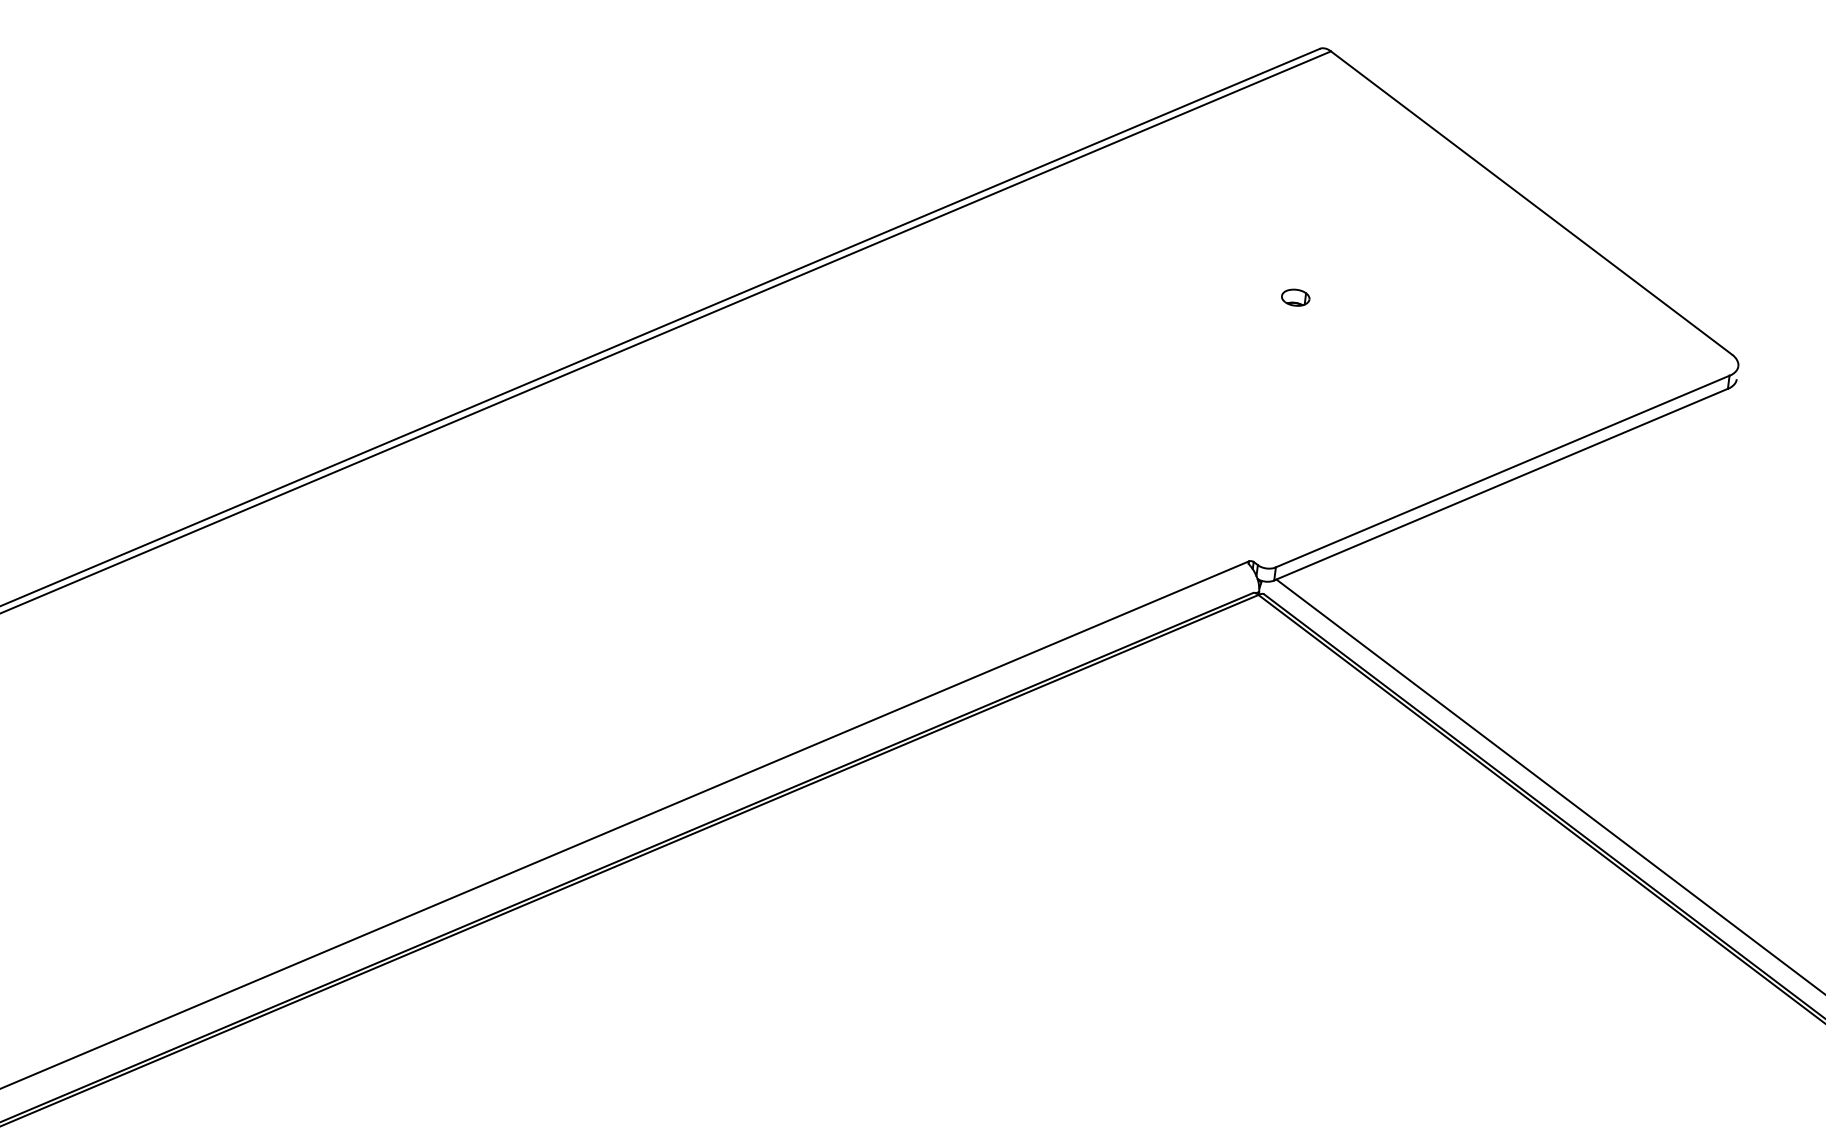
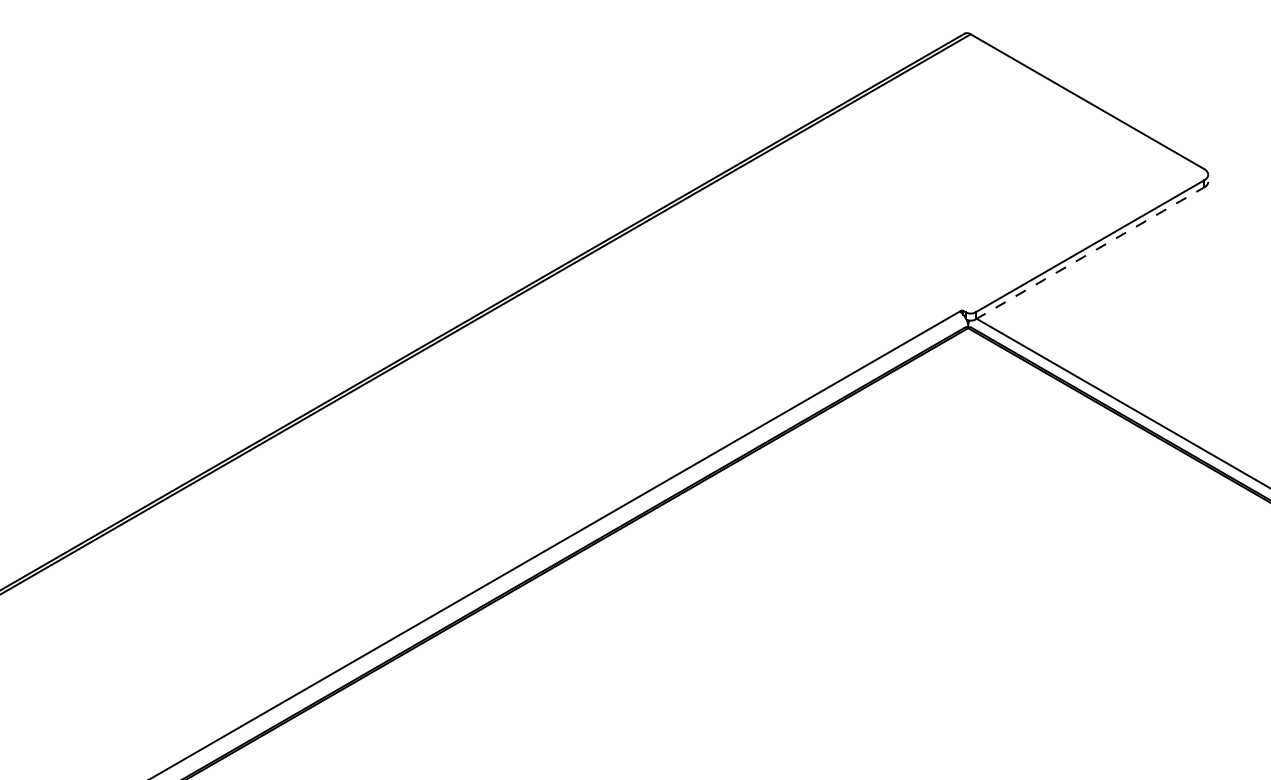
part: (1296, 297) -> (968, 167), removed
line: (1500, 484) -> (1089, 253), solid -> dashed

